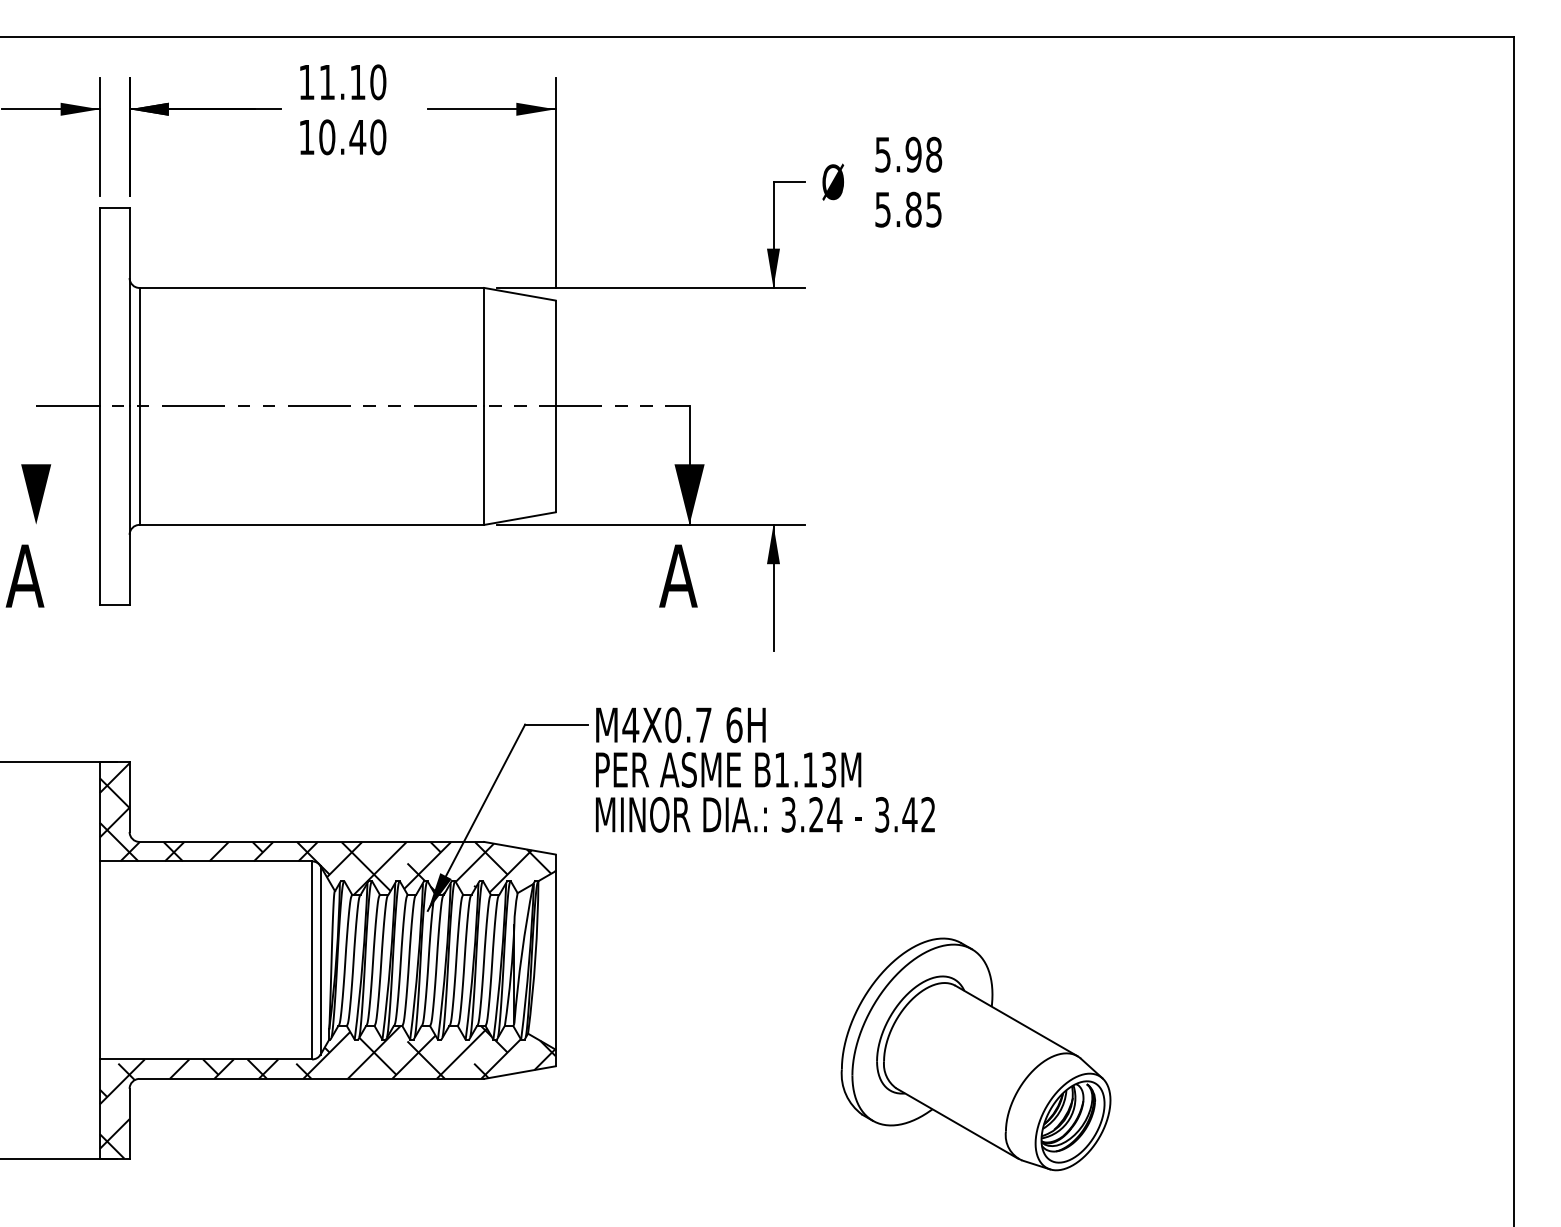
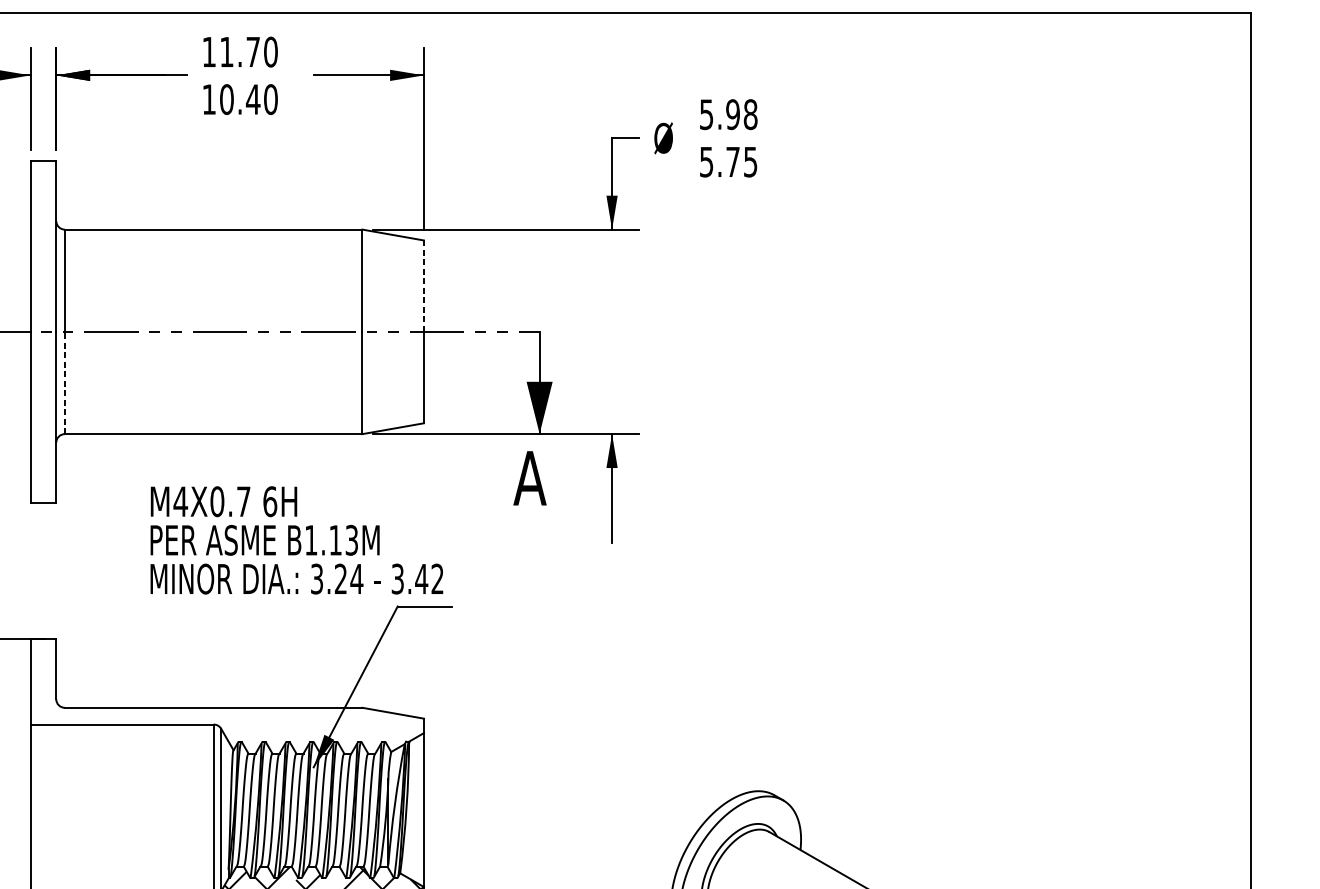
text: (357, 82) -> (252, 52), 11.10 -> 11.70
text: (913, 209) -> (732, 161), 5.85 -> 5.75
line: (555, 353) -> (423, 286), solid -> dashed
line: (139, 465) -> (64, 382), solid -> dashed
text: (765, 769) -> (297, 539), moved
hatch: (327, 829) -> (227, 697), removed

